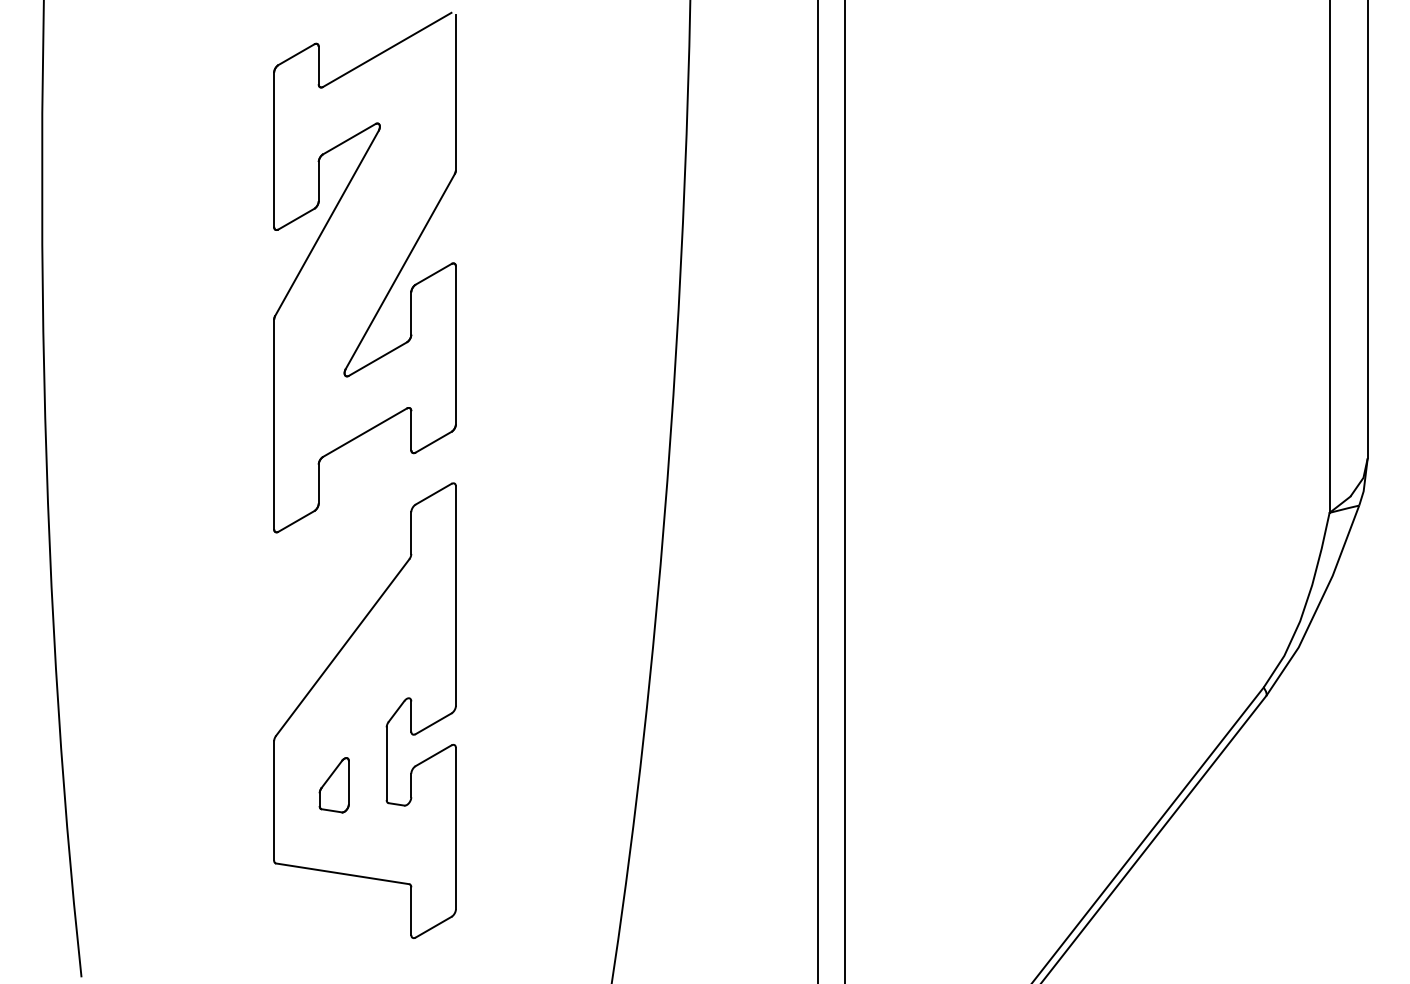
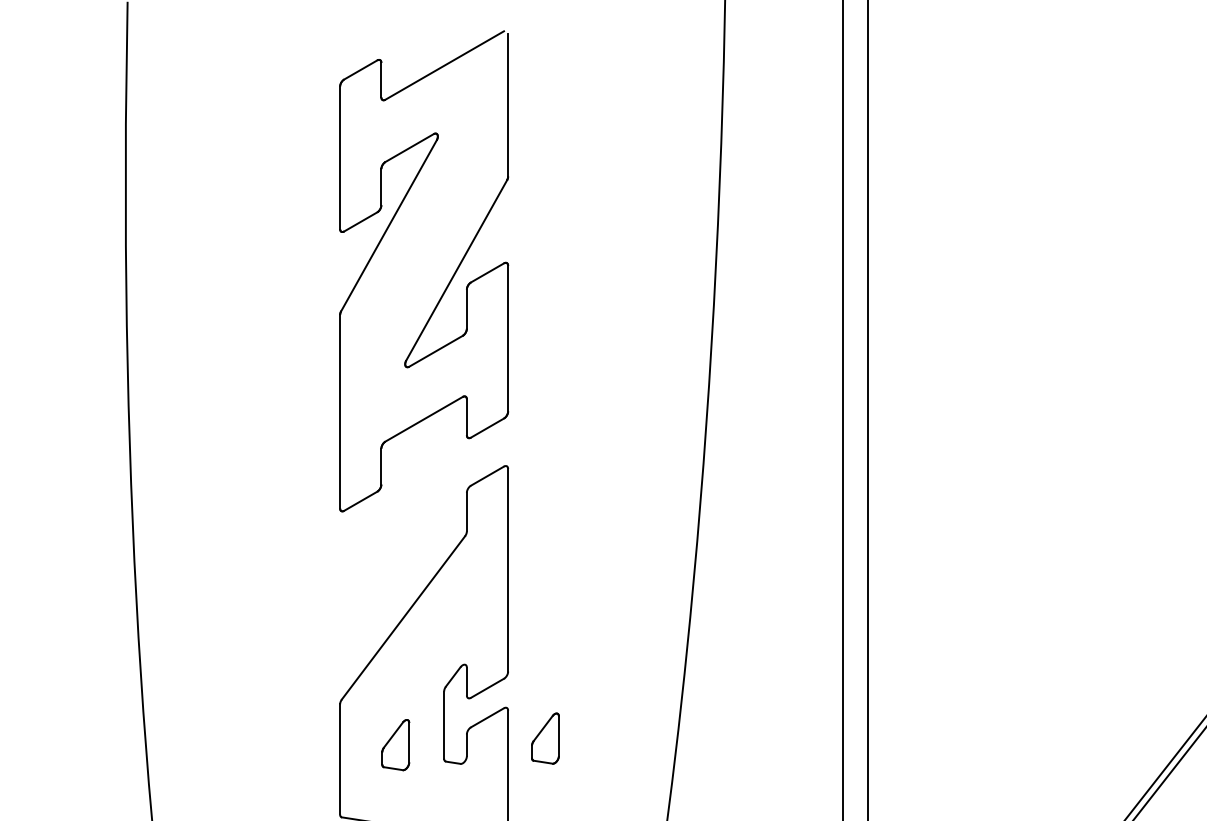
part: (495, 778) -> (544, 738), added

